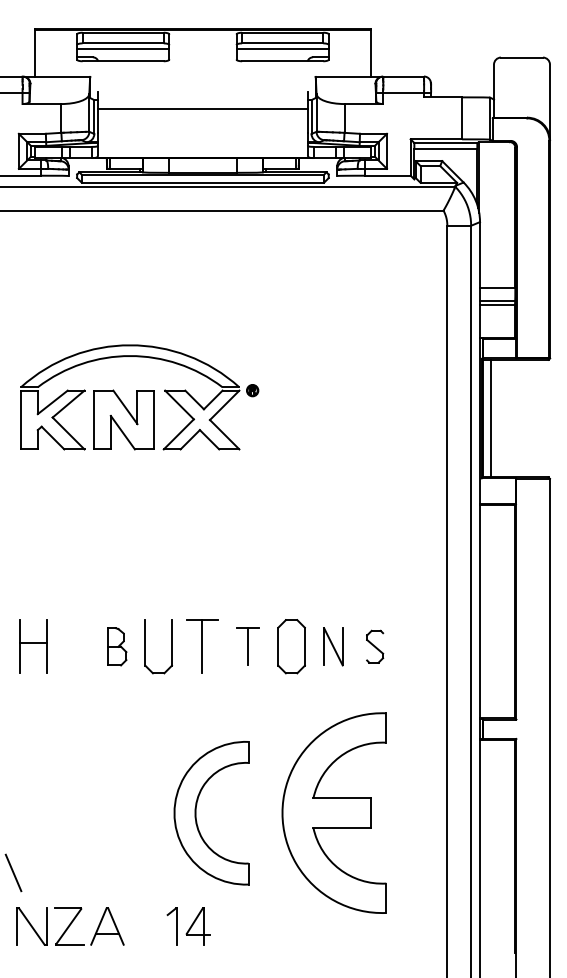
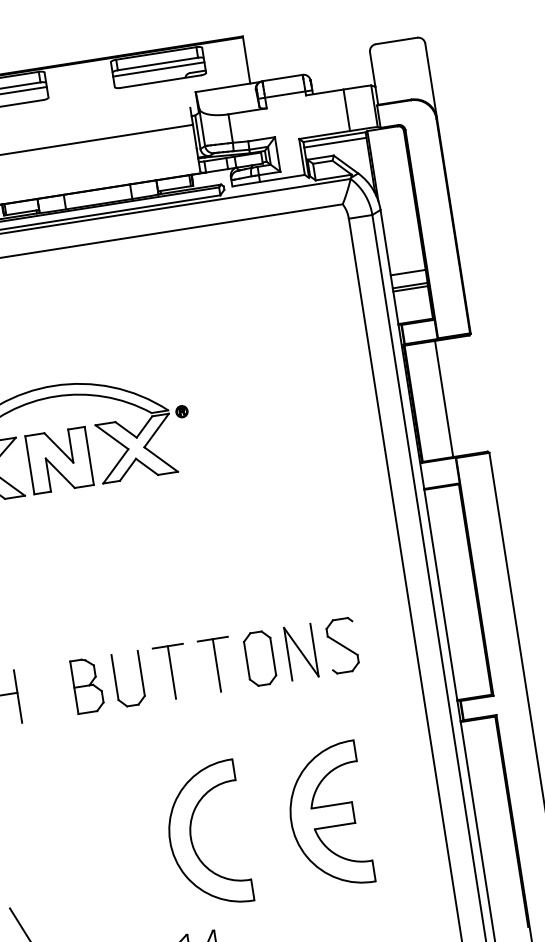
line: (490, 418) -> (444, 398), moved
part: (117, 646) -> (88, 685), size x1.43
part: (247, 646) -> (216, 665), size x1.43
part: (333, 646) -> (301, 651), size x1.43
part: (374, 646) -> (341, 645), size x1.67
part: (333, 813) -> (327, 816), size x0.71

